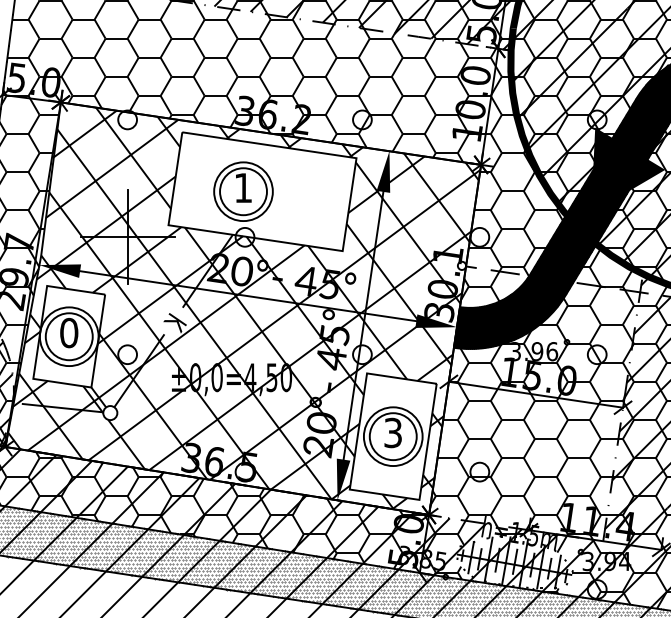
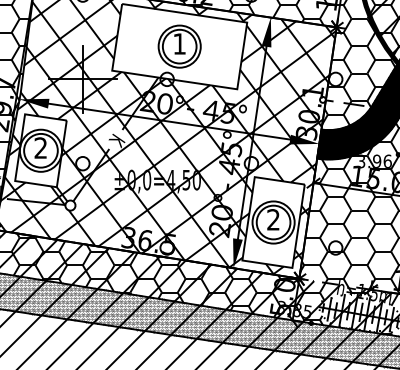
part: (243, 191) -> (179, 46), moved
text: (69, 333) -> (41, 148), 0 -> 2
text: (392, 433) -> (273, 220), 3 -> 2

